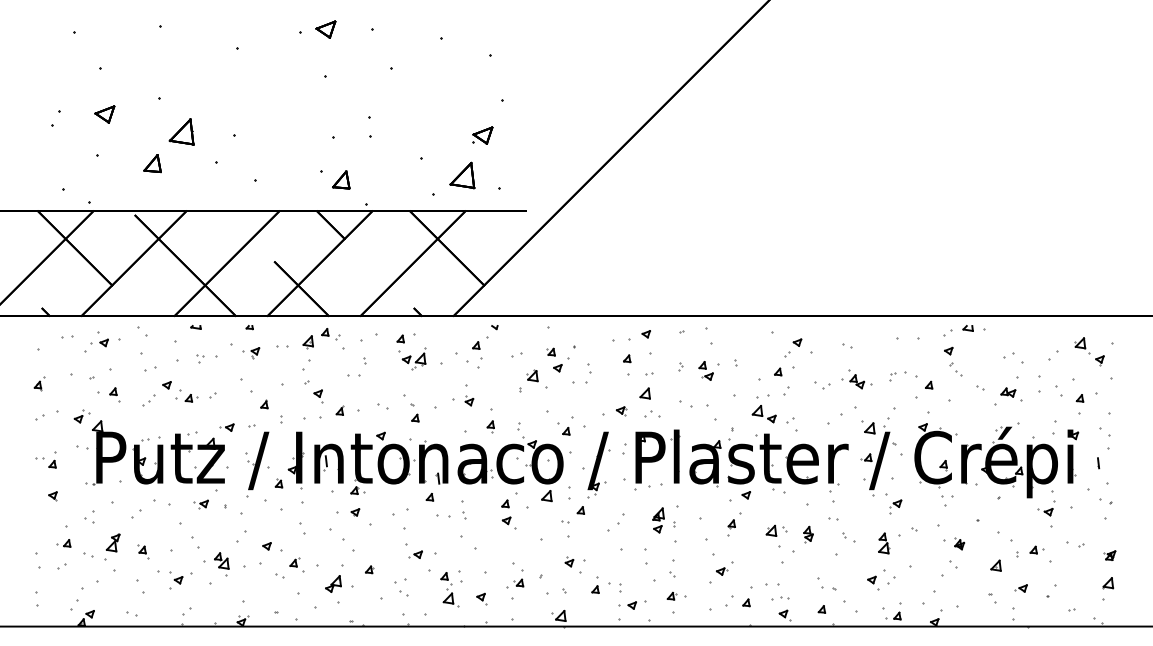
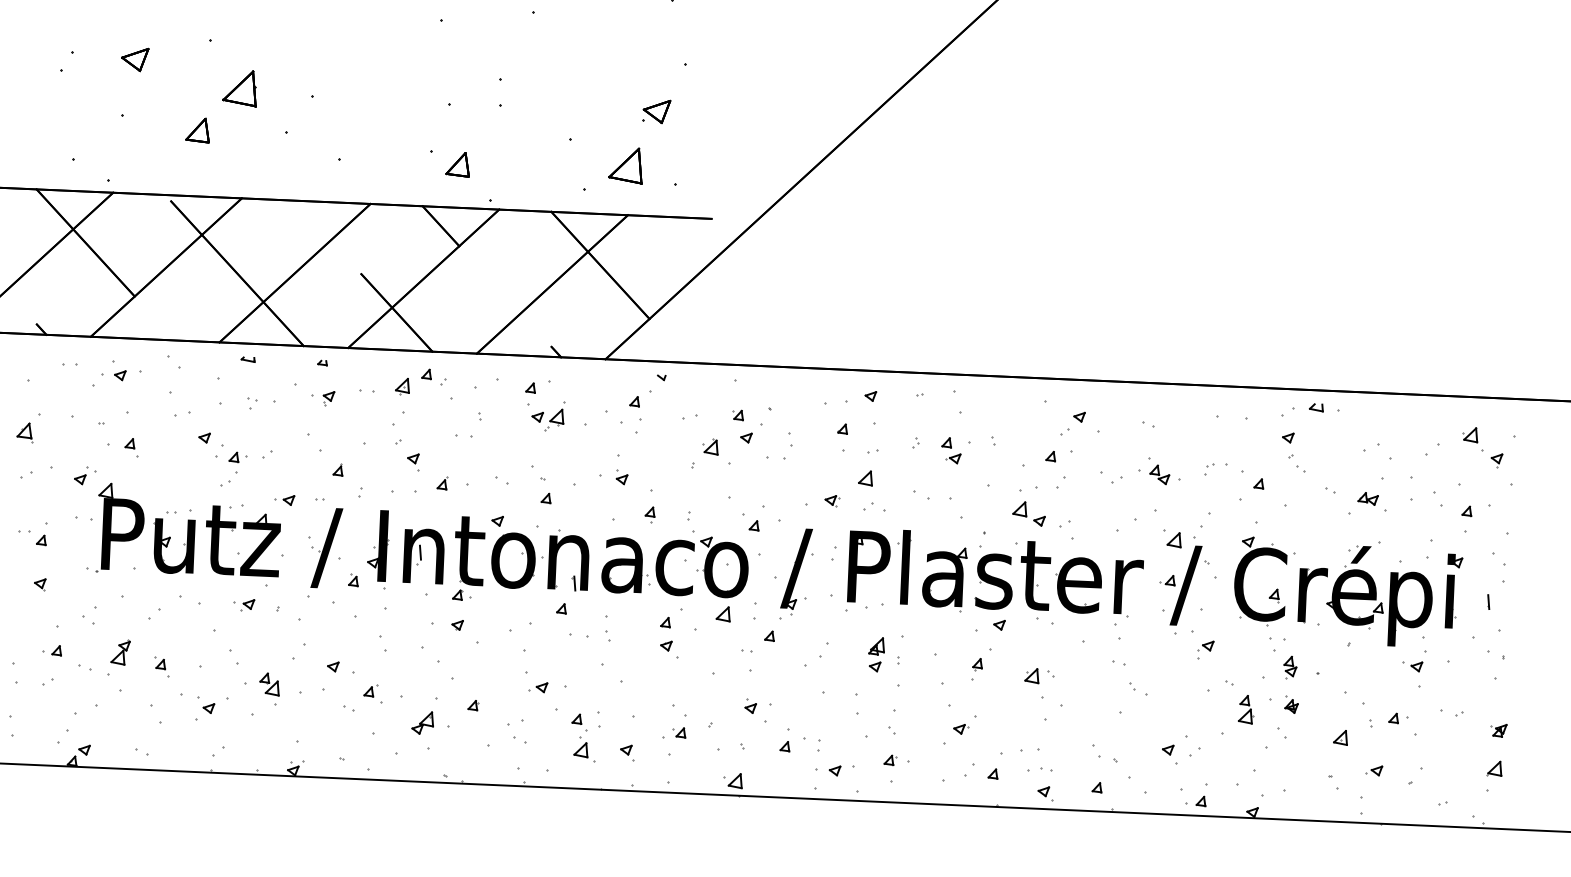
part: (39, 383) -> (28, 427), size x1.6
part: (148, 400) -> (228, 479), moved
part: (808, 534) -> (1290, 667), moved
part: (884, 543) -> (1246, 709), moved

